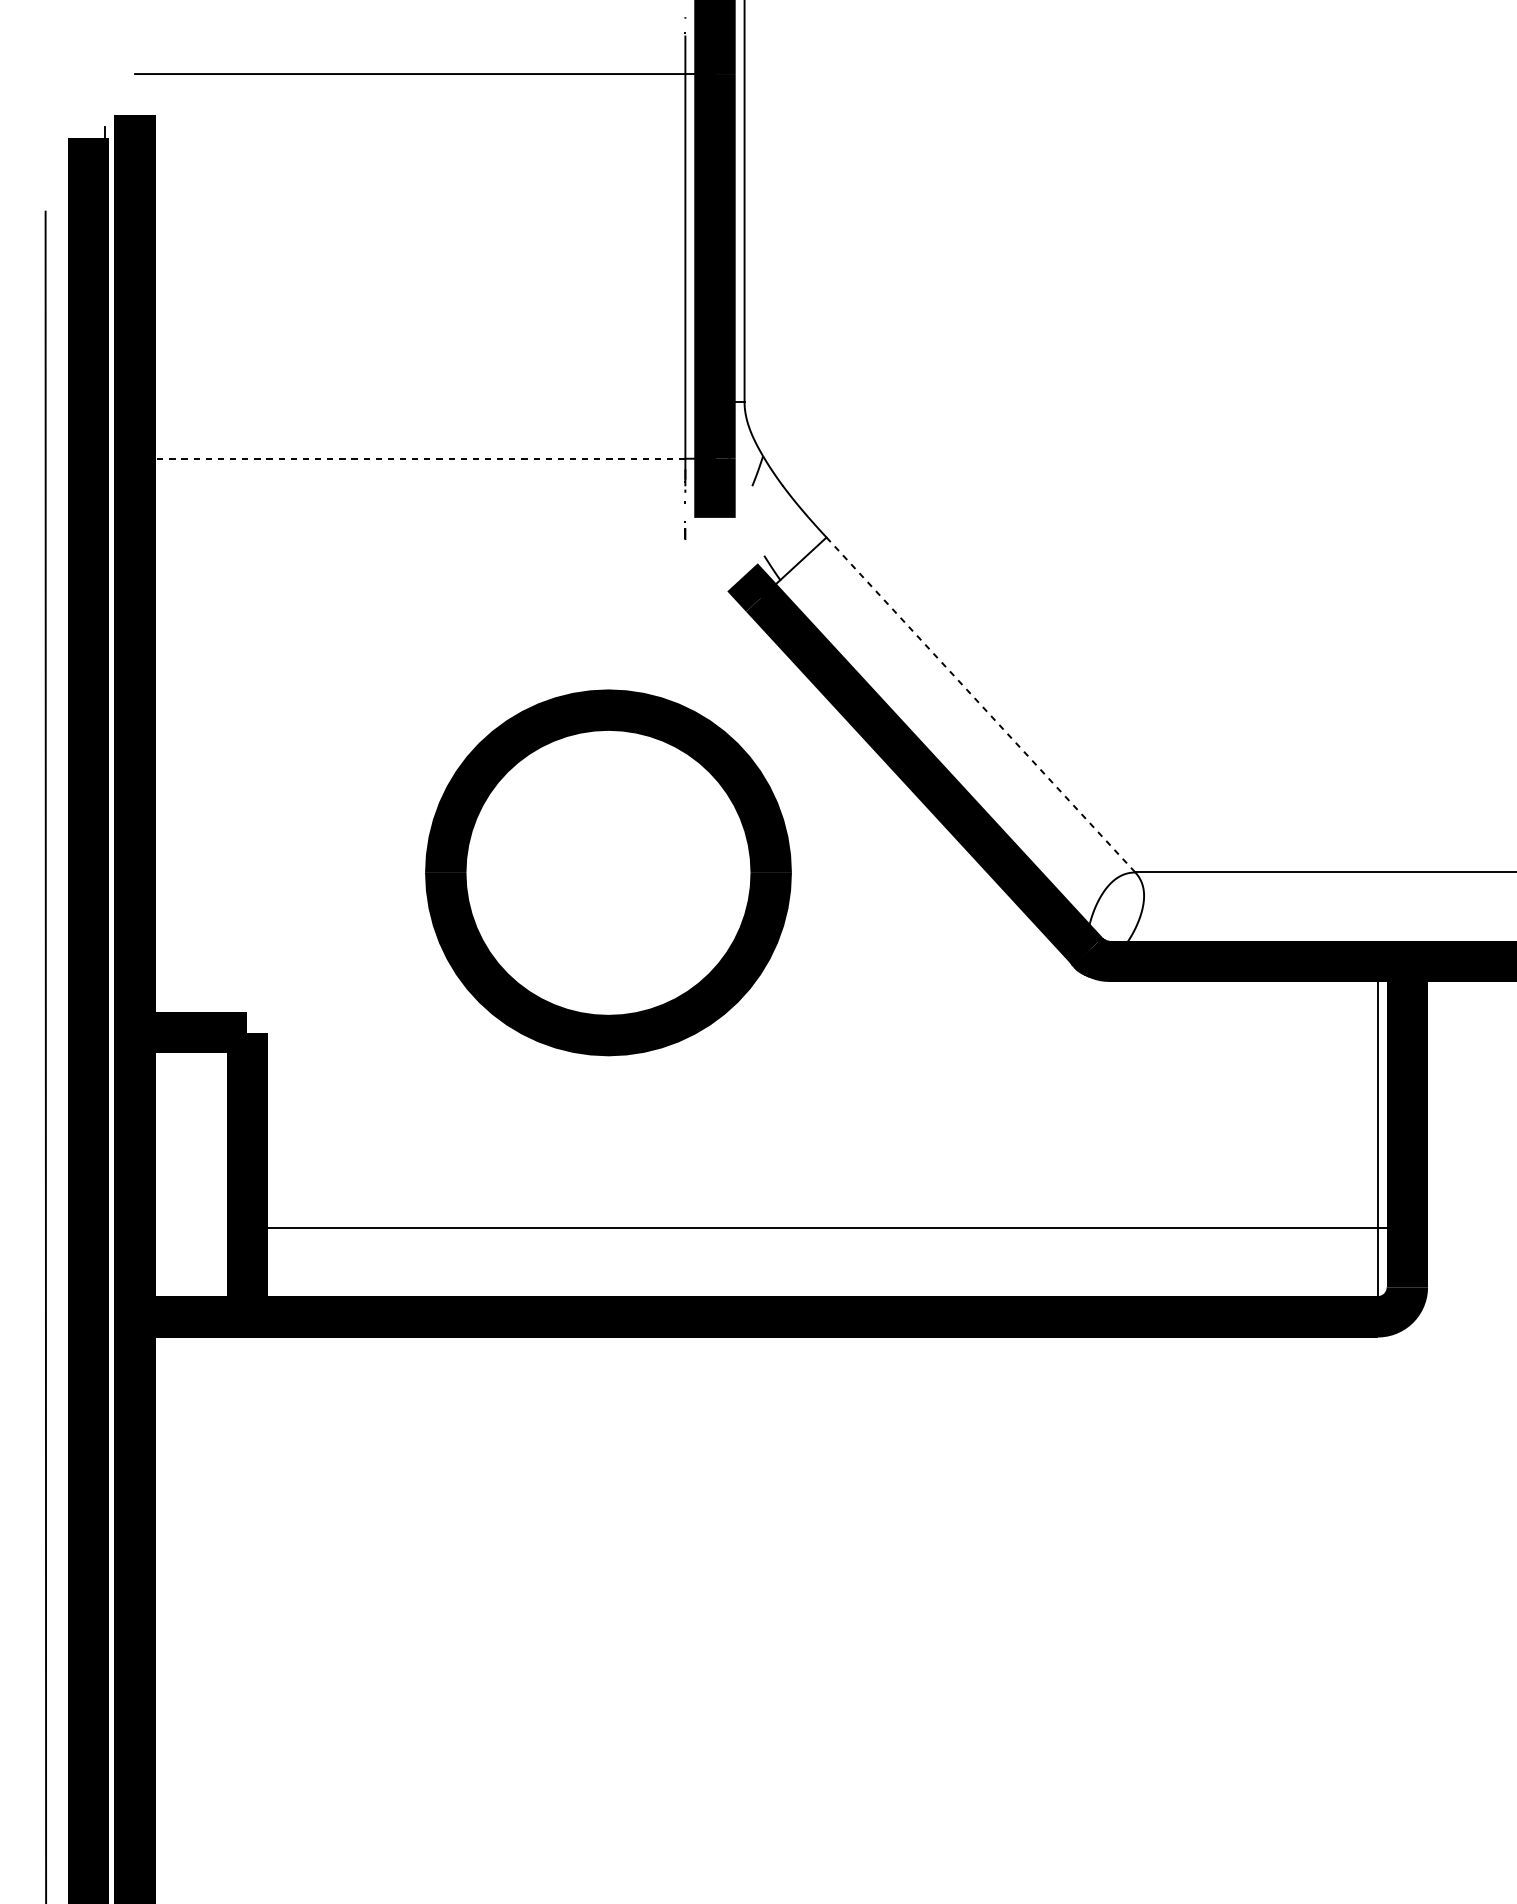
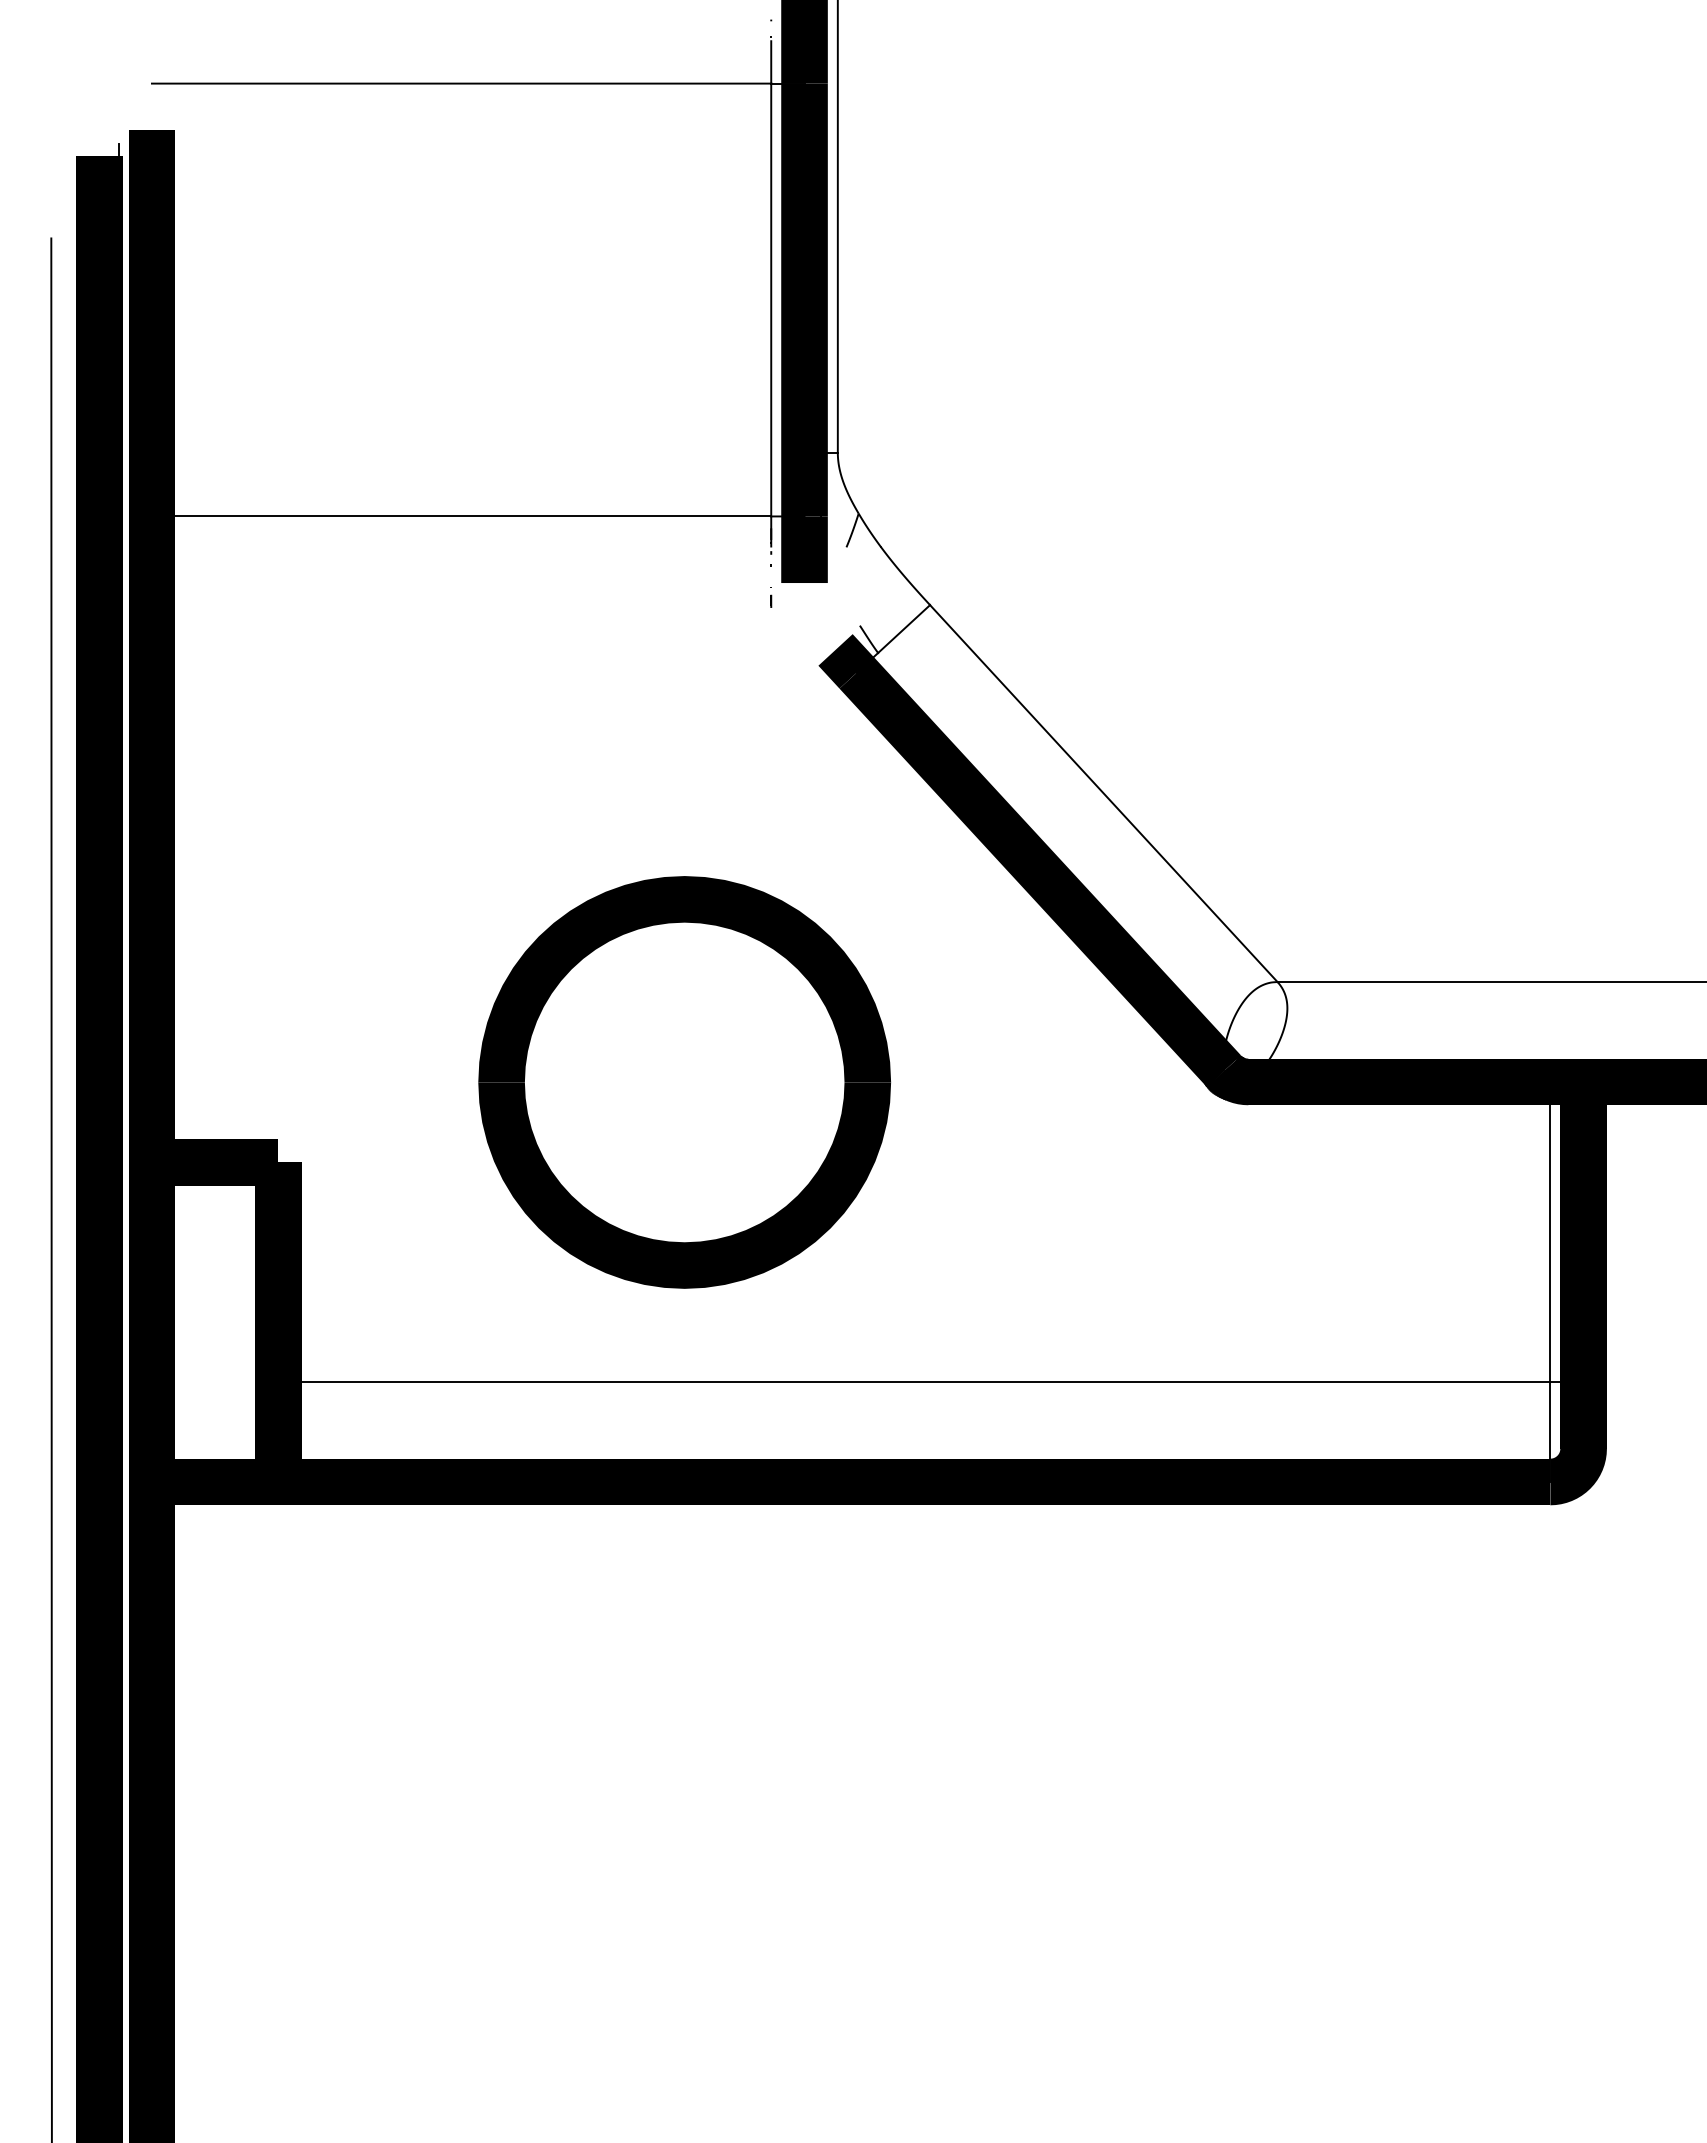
line: (410, 458) -> (461, 516), dashed -> solid
line: (981, 704) -> (1104, 793), dashed -> solid
part: (608, 872) -> (684, 1082), moved

